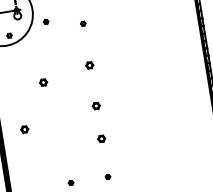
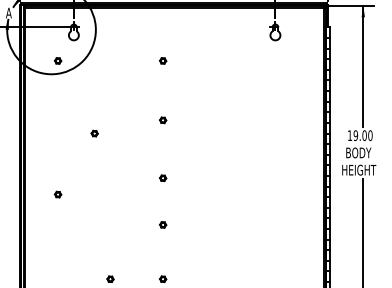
part: (46, 21) -> (112, 49), removed
part: (90, 65) -> (163, 120), size x0.62
part: (43, 82) -> (94, 133), size x0.62
part: (96, 106) -> (163, 178), size x0.62
part: (24, 129) -> (57, 194), size x0.62
part: (102, 138) -> (163, 224), size x0.62

